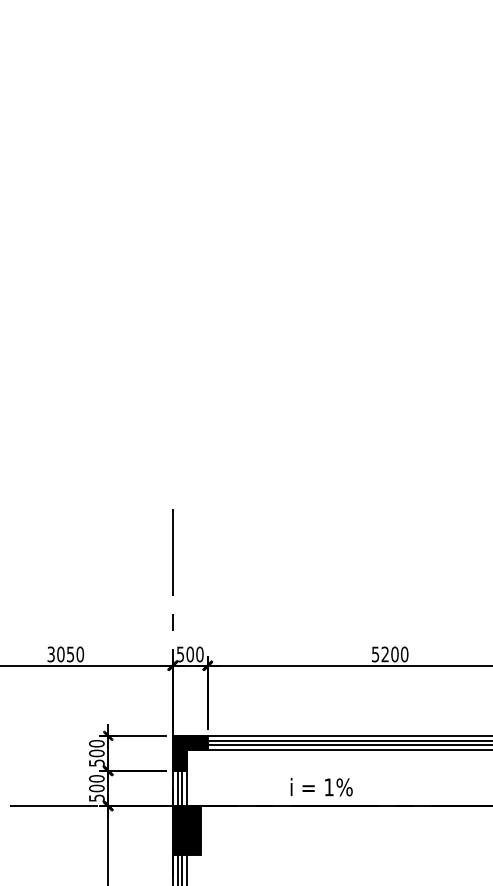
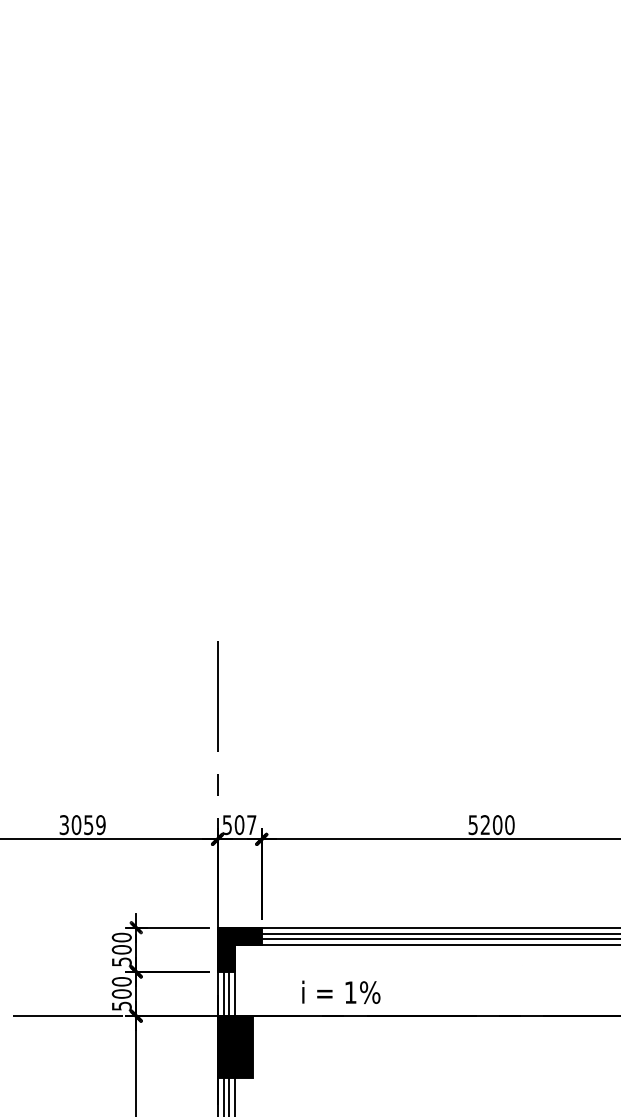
text: (79, 654) -> (100, 825), 3050 -> 3059
text: (199, 654) -> (251, 825), 500 -> 507
text: (321, 786) -> (341, 991), moved

